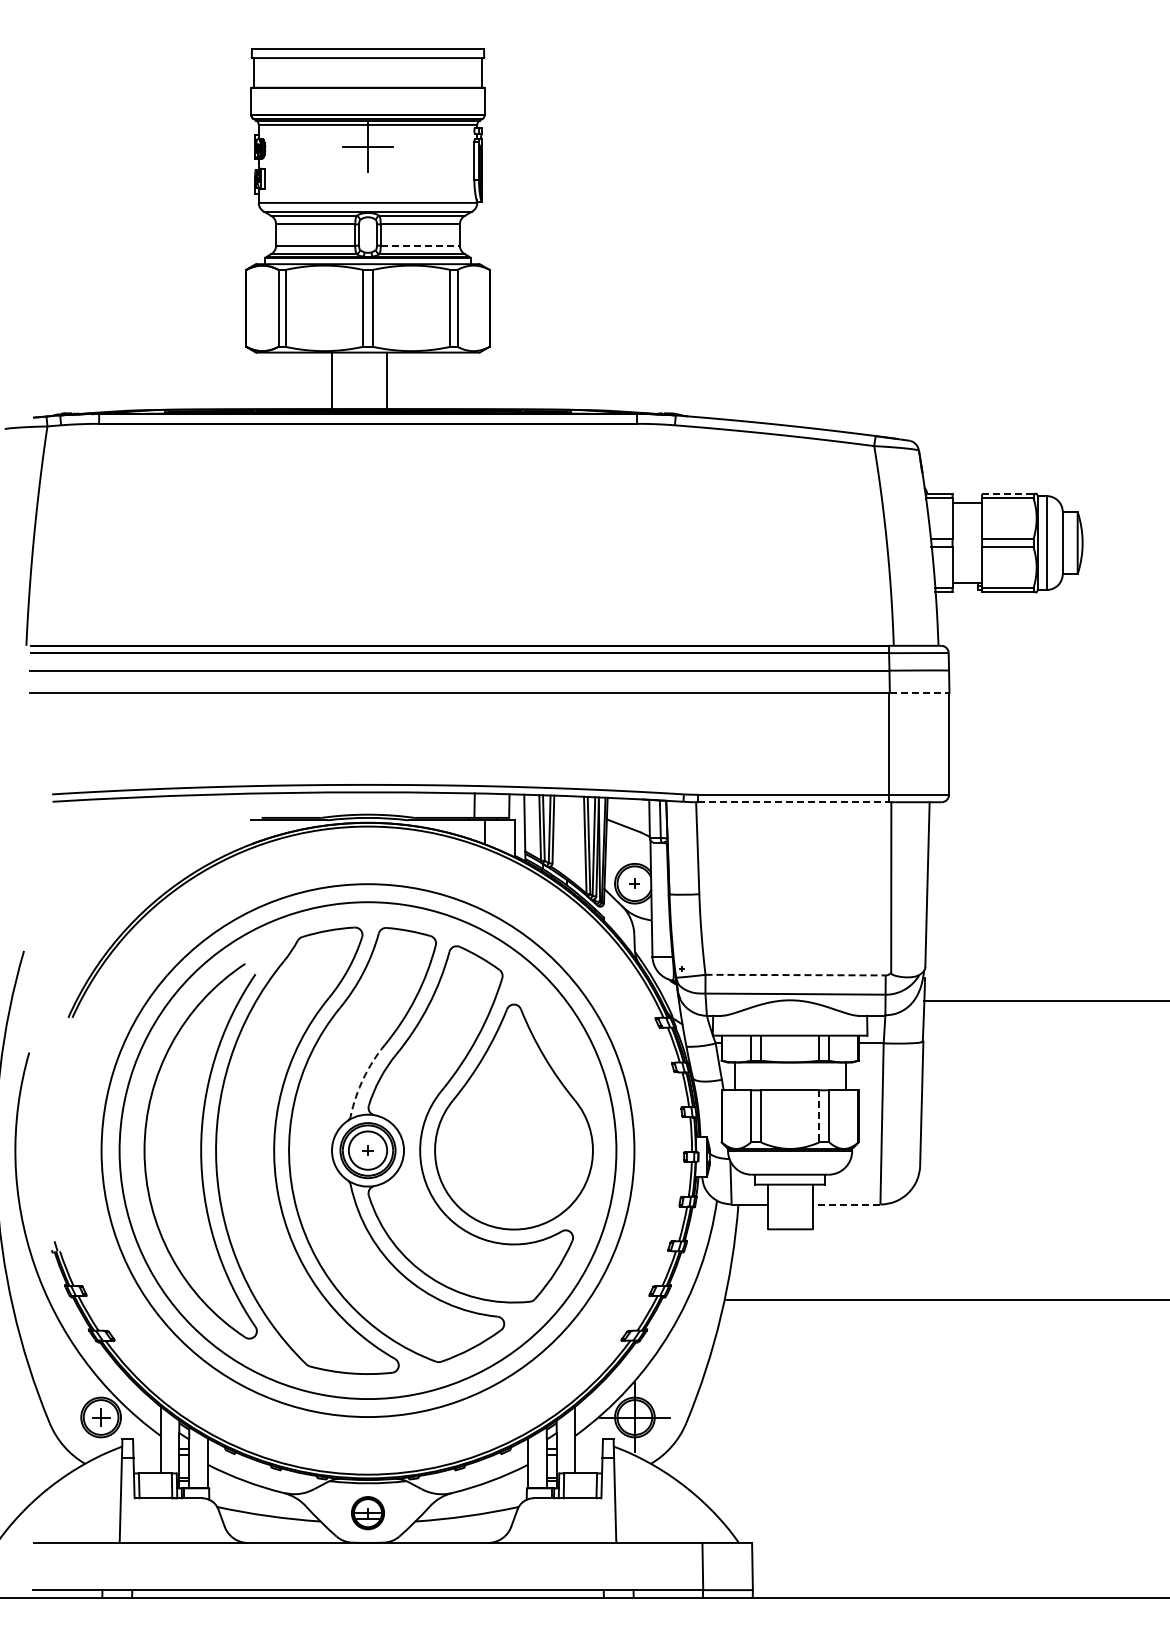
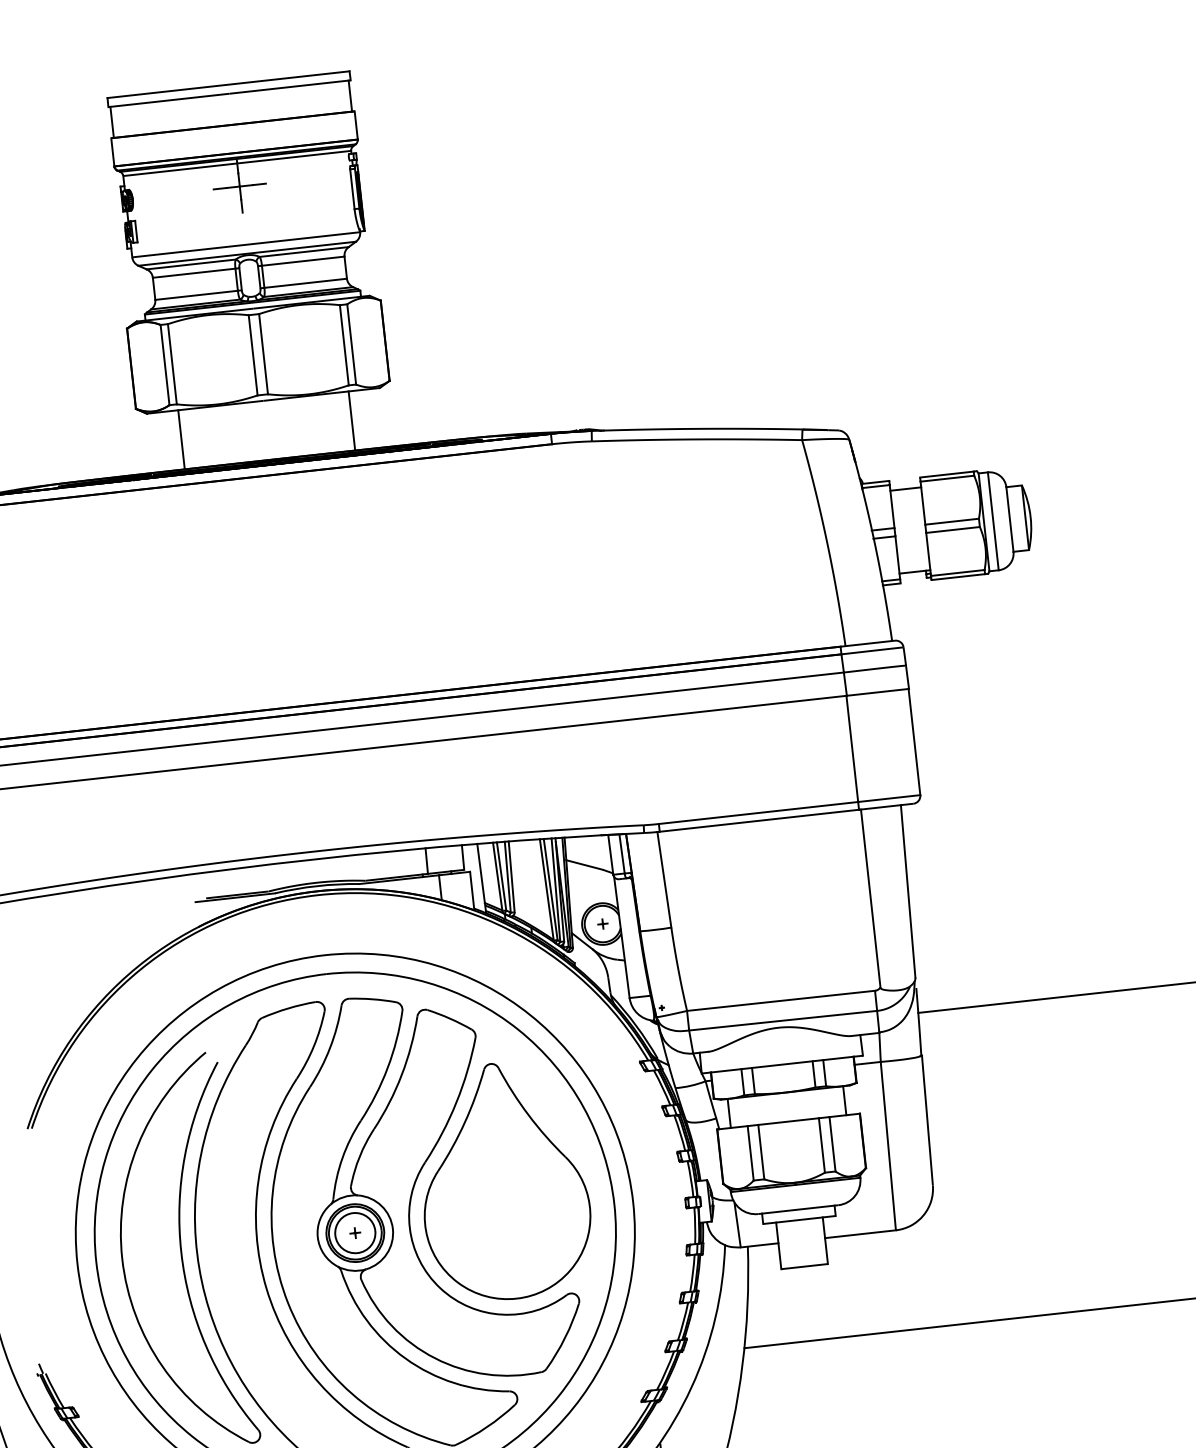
line: (420, 245) -> (305, 283), dashed -> solid
line: (332, 380) -> (181, 439), moved
line: (386, 380) -> (351, 420), moved
line: (1007, 493) -> (946, 474), dashed -> solid
line: (919, 692) -> (877, 691), dashed -> solid
line: (793, 802) -> (758, 821), dashed -> solid
line: (796, 975) -> (782, 1001), dashed -> solid
arc: (363, 1078) -> (342, 1158), dashed -> solid
line: (819, 1116) -> (822, 1145), dashed -> solid
line: (846, 1204) -> (860, 1234), dashed -> solid

